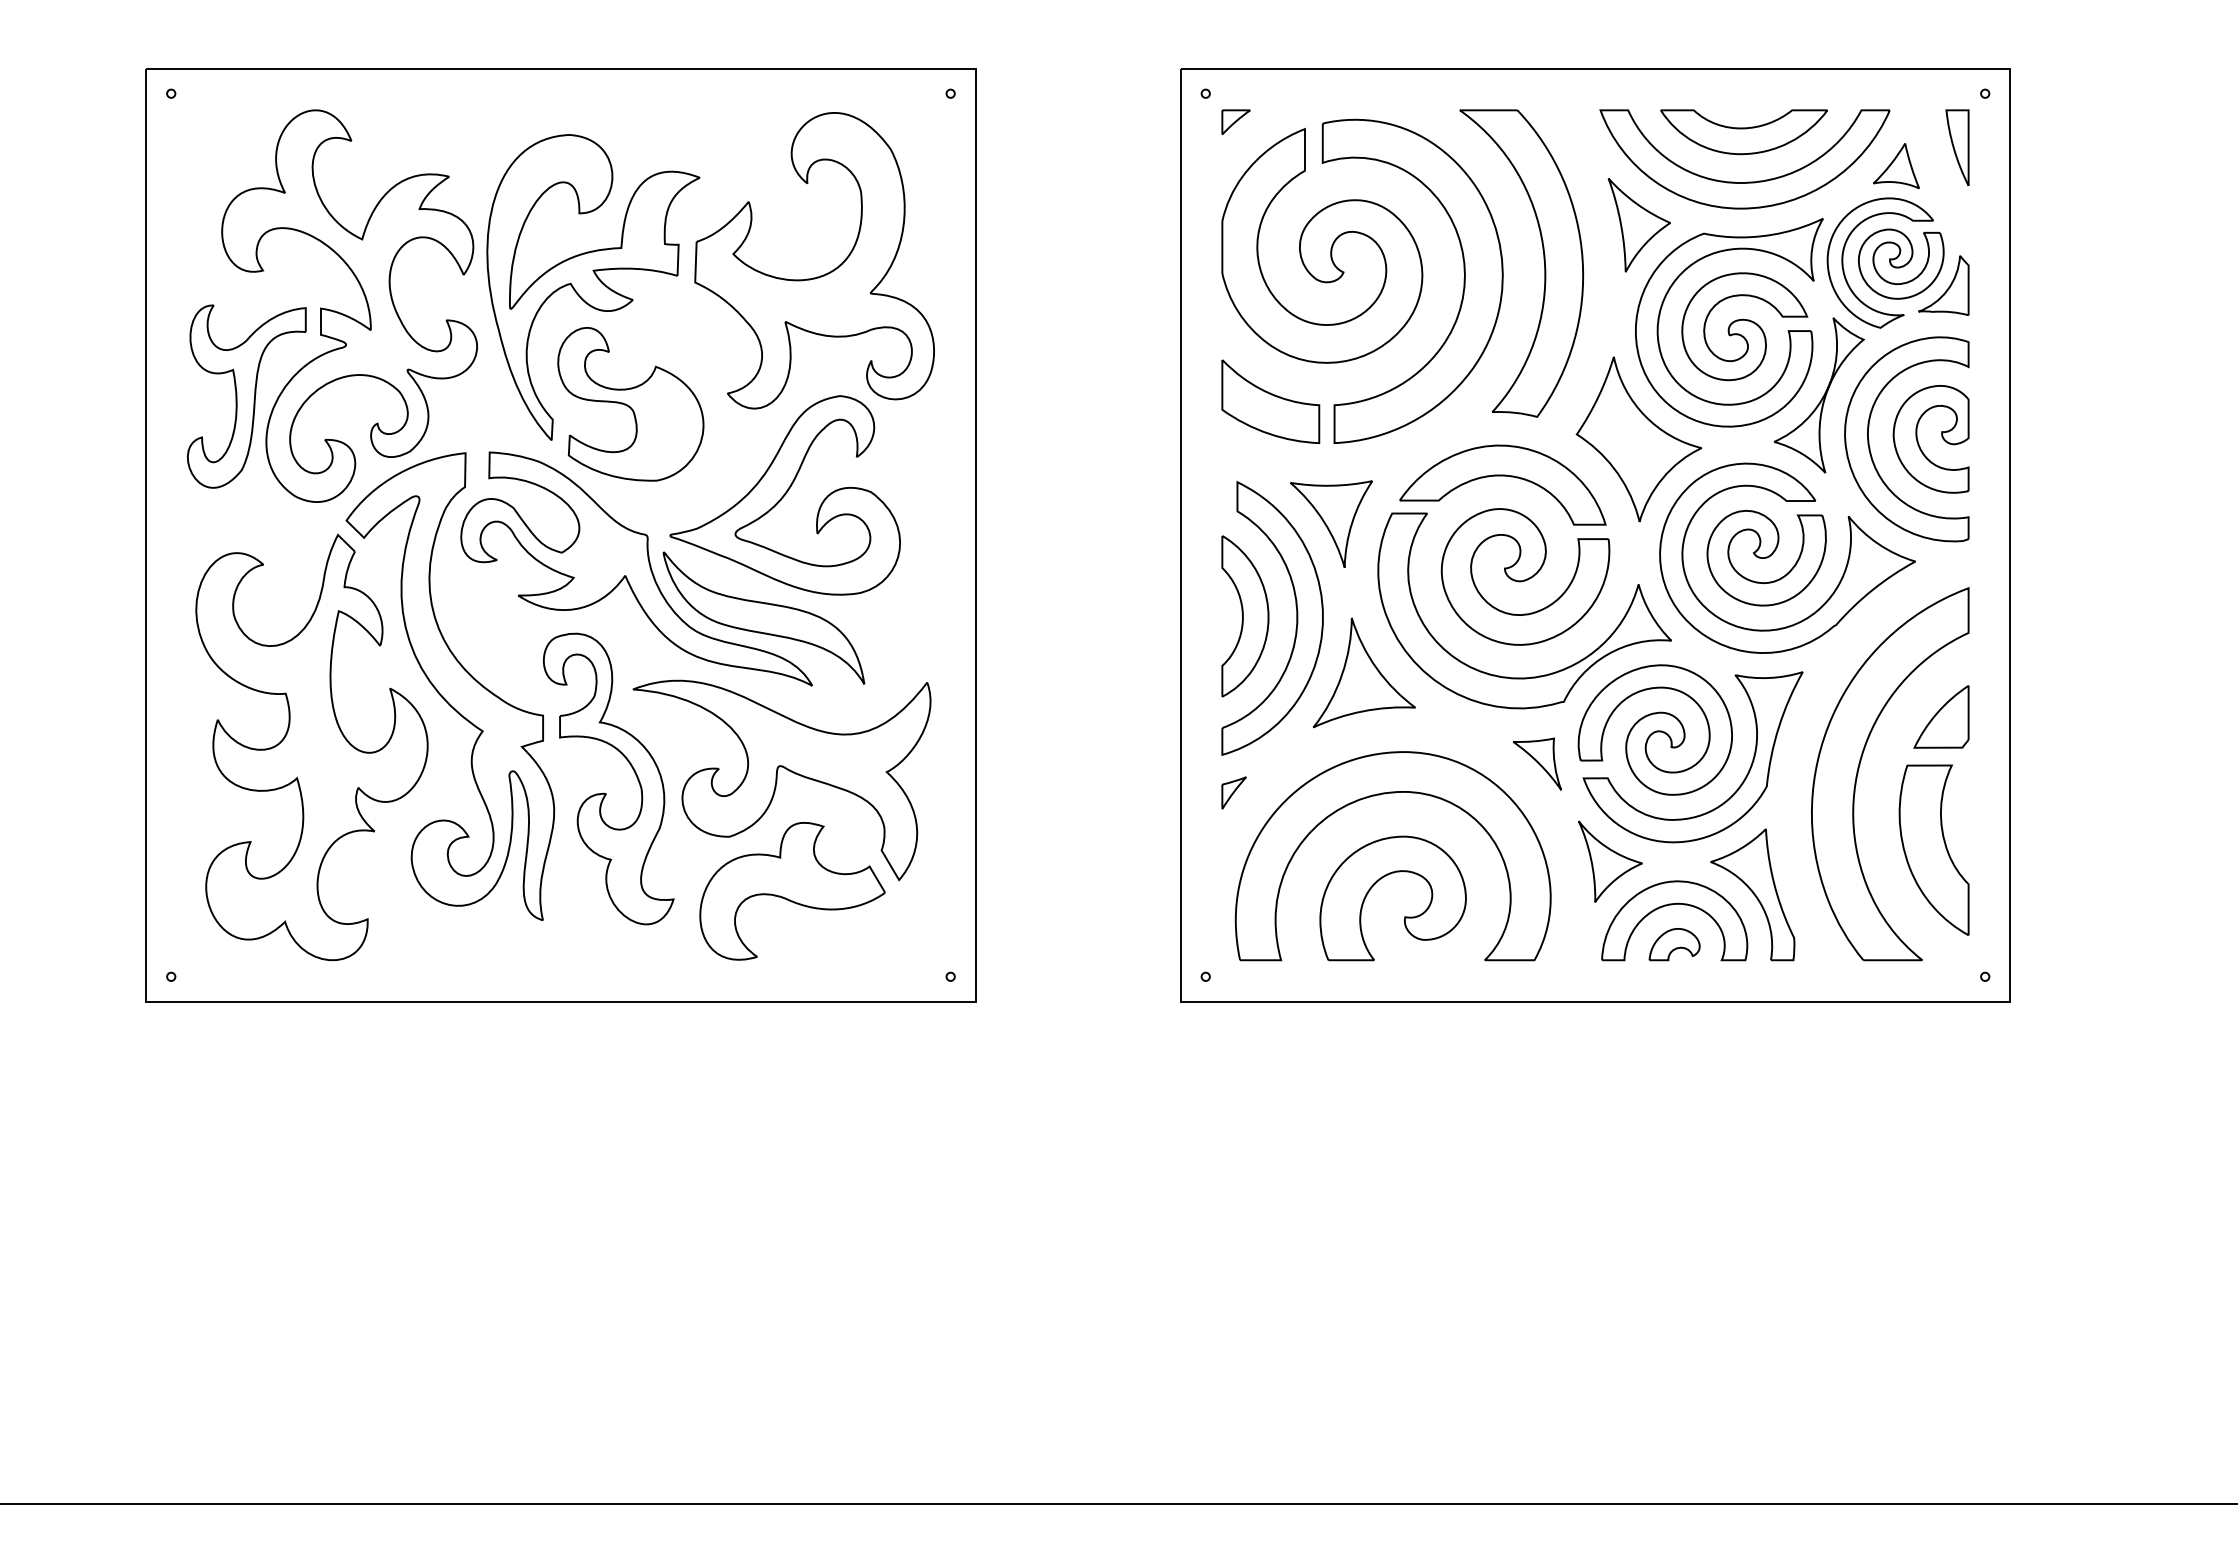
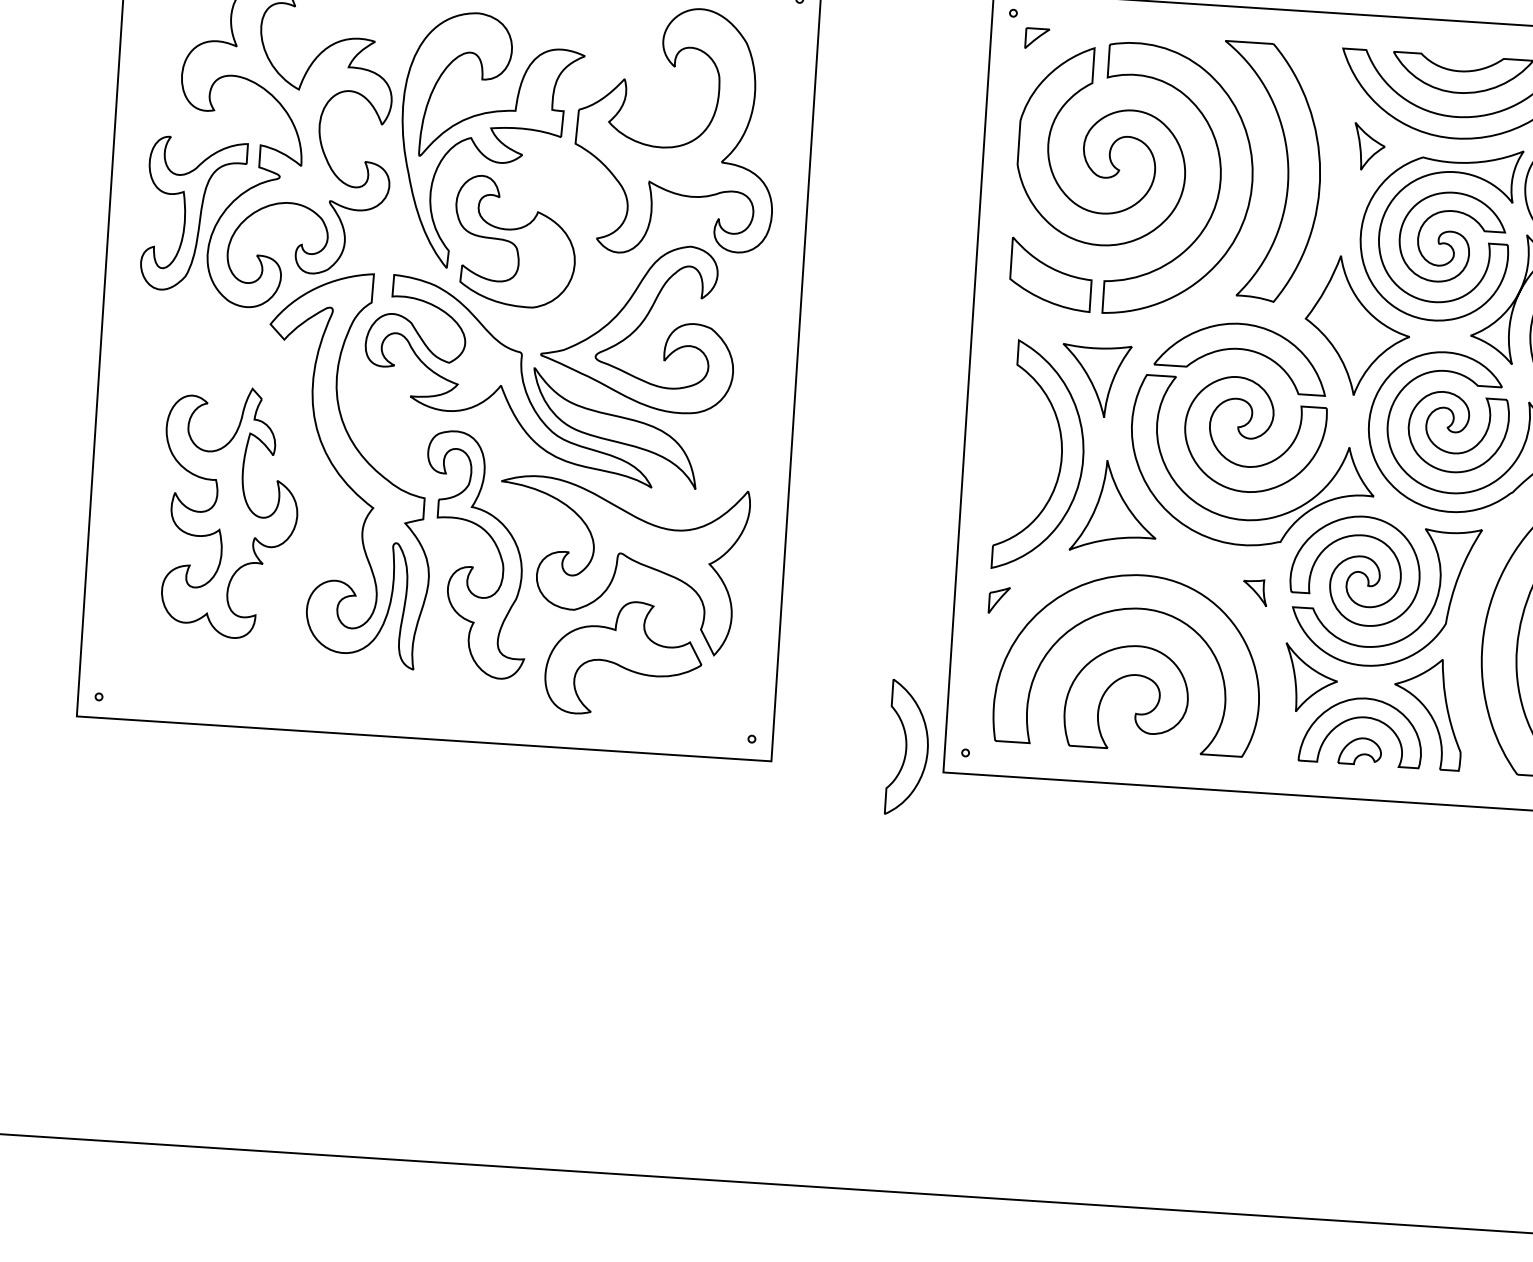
part: (1638, 225) -> (1368, 147), size x0.6
part: (1245, 616) -> (908, 748), moved
part: (311, 747) -> (228, 512), size x0.7
part: (1537, 763) -> (1255, 592), size x0.6

